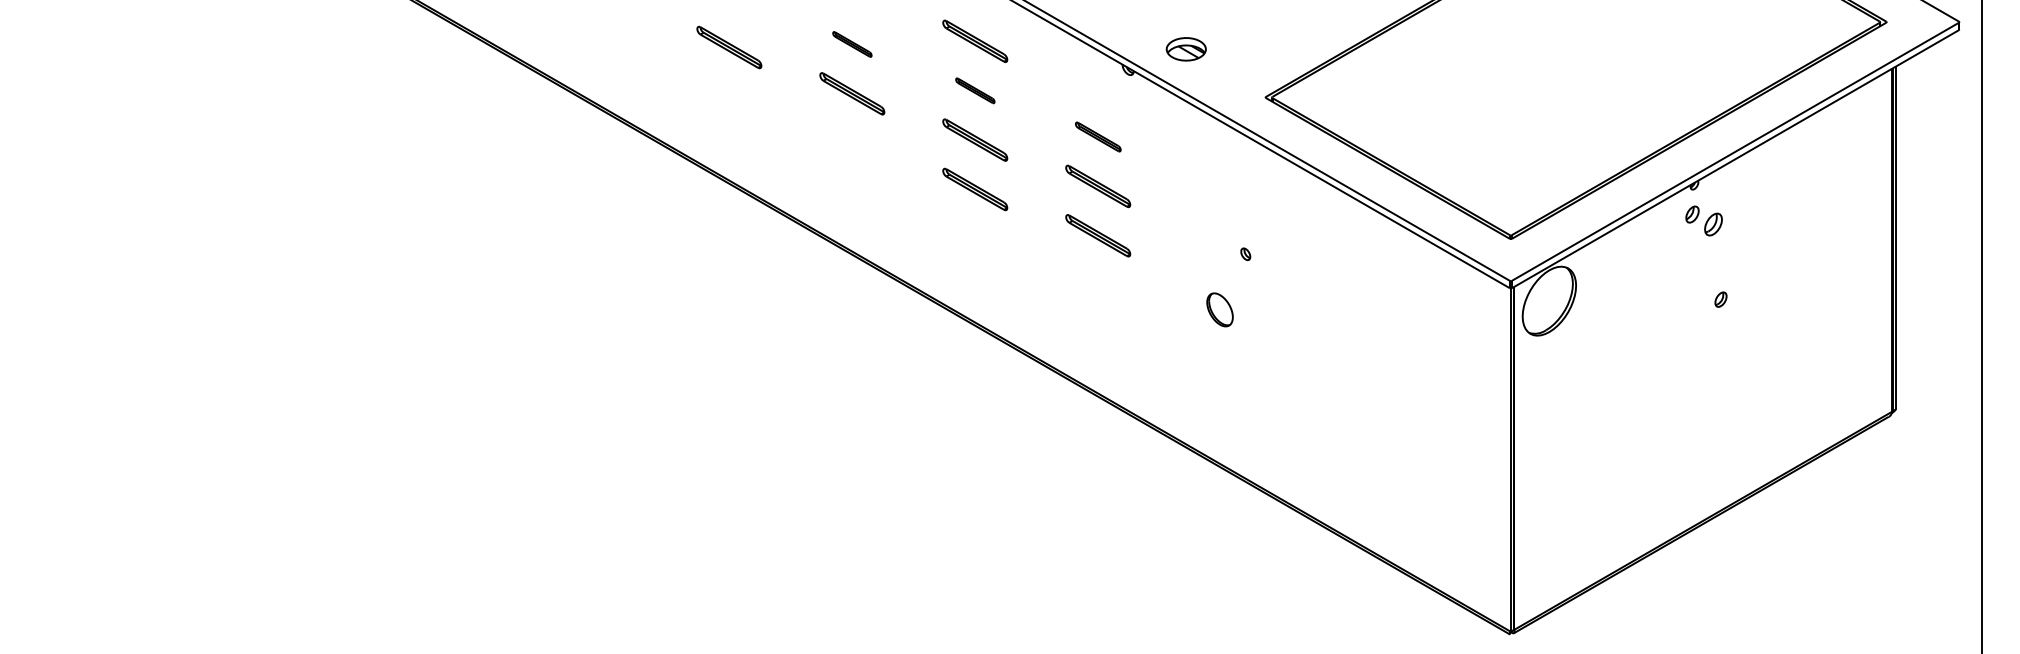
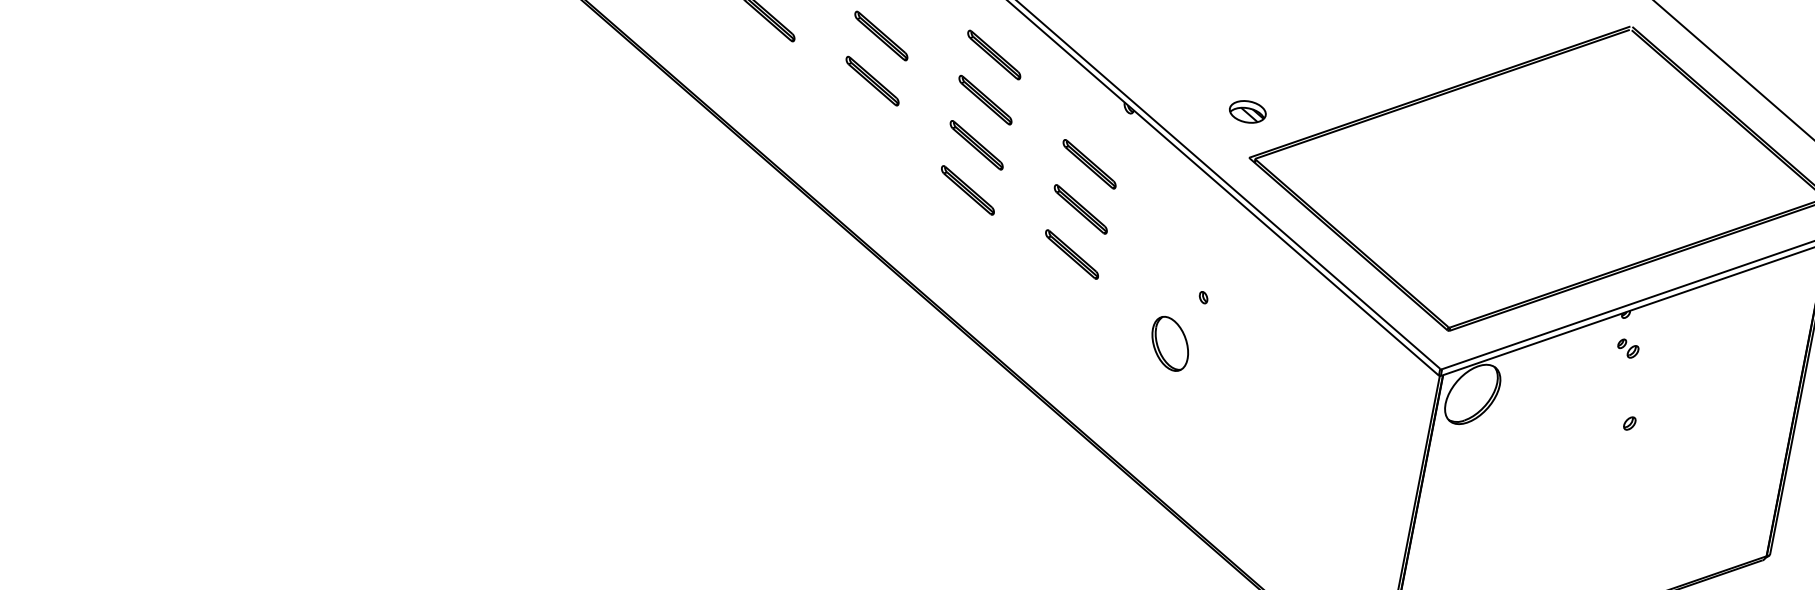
part: (852, 44) -> (881, 36), size x1.67
part: (1185, 49) -> (1247, 111), moved
part: (975, 90) -> (985, 100), size x1.67
part: (1098, 136) -> (1089, 163), size x1.43
part: (1703, 221) -> (1627, 349), size x0.62
part: (1219, 309) -> (1169, 343), size x1.67

